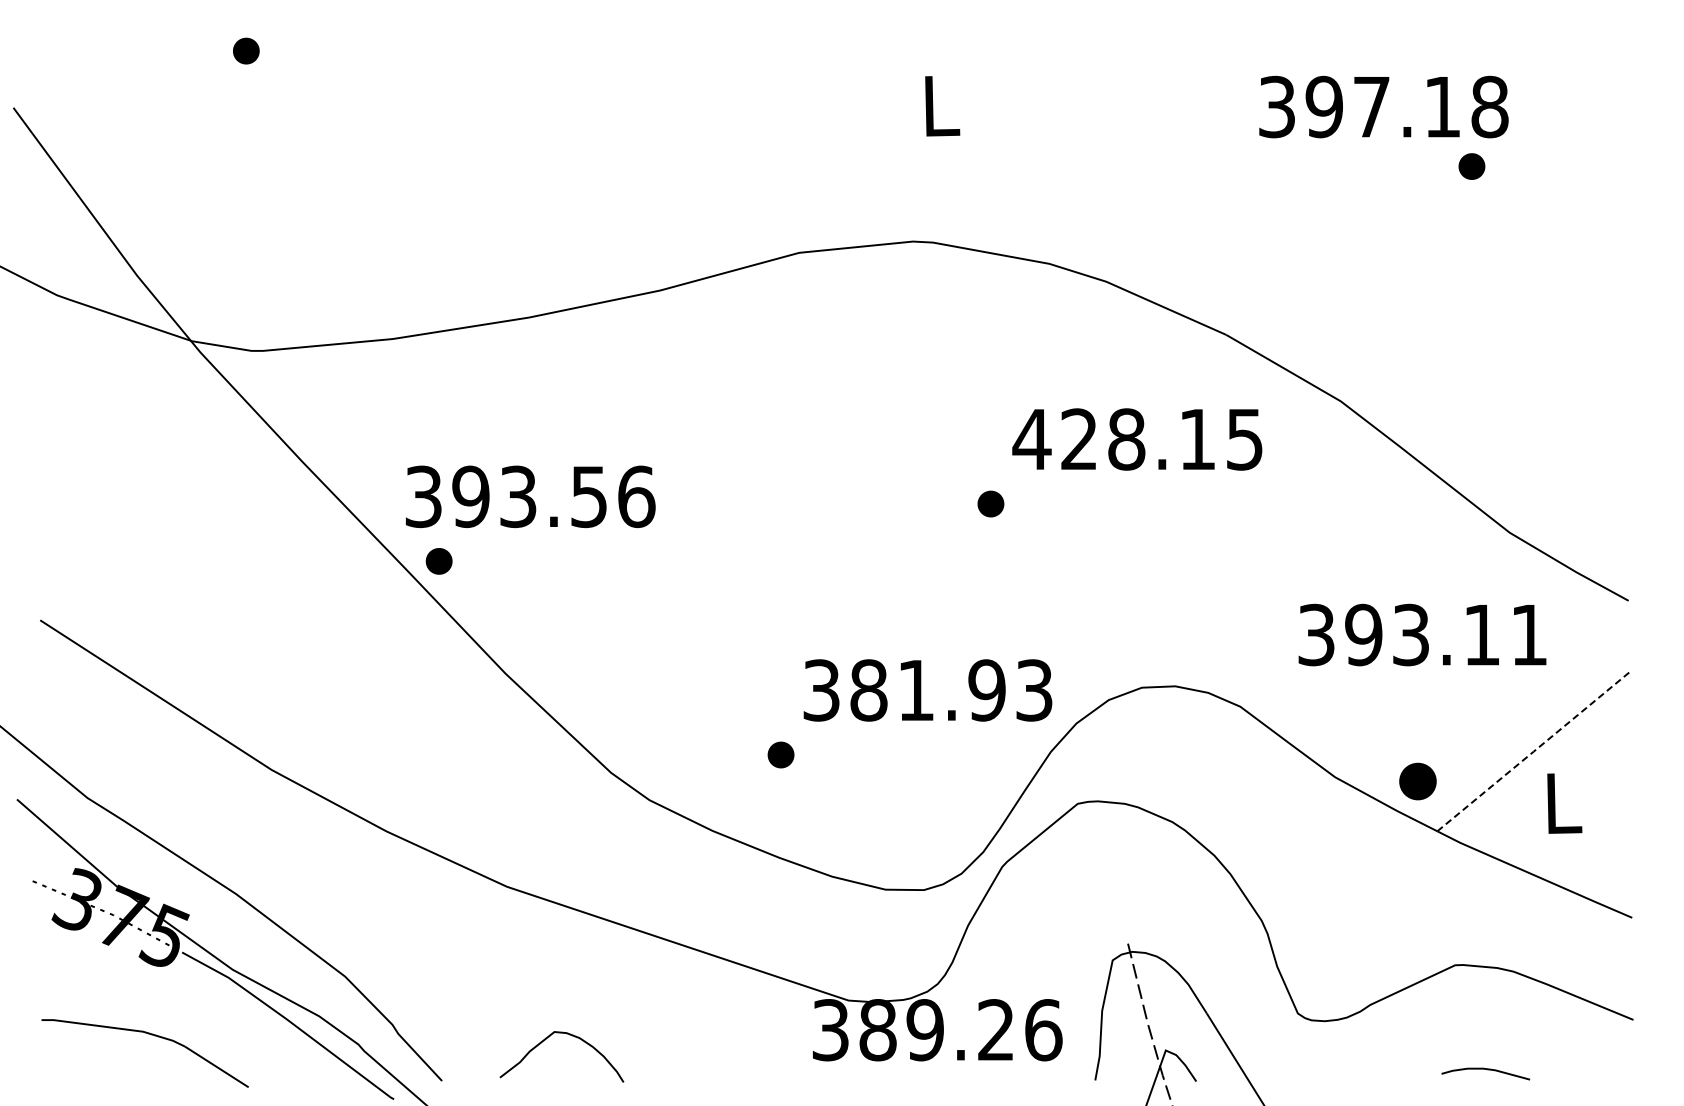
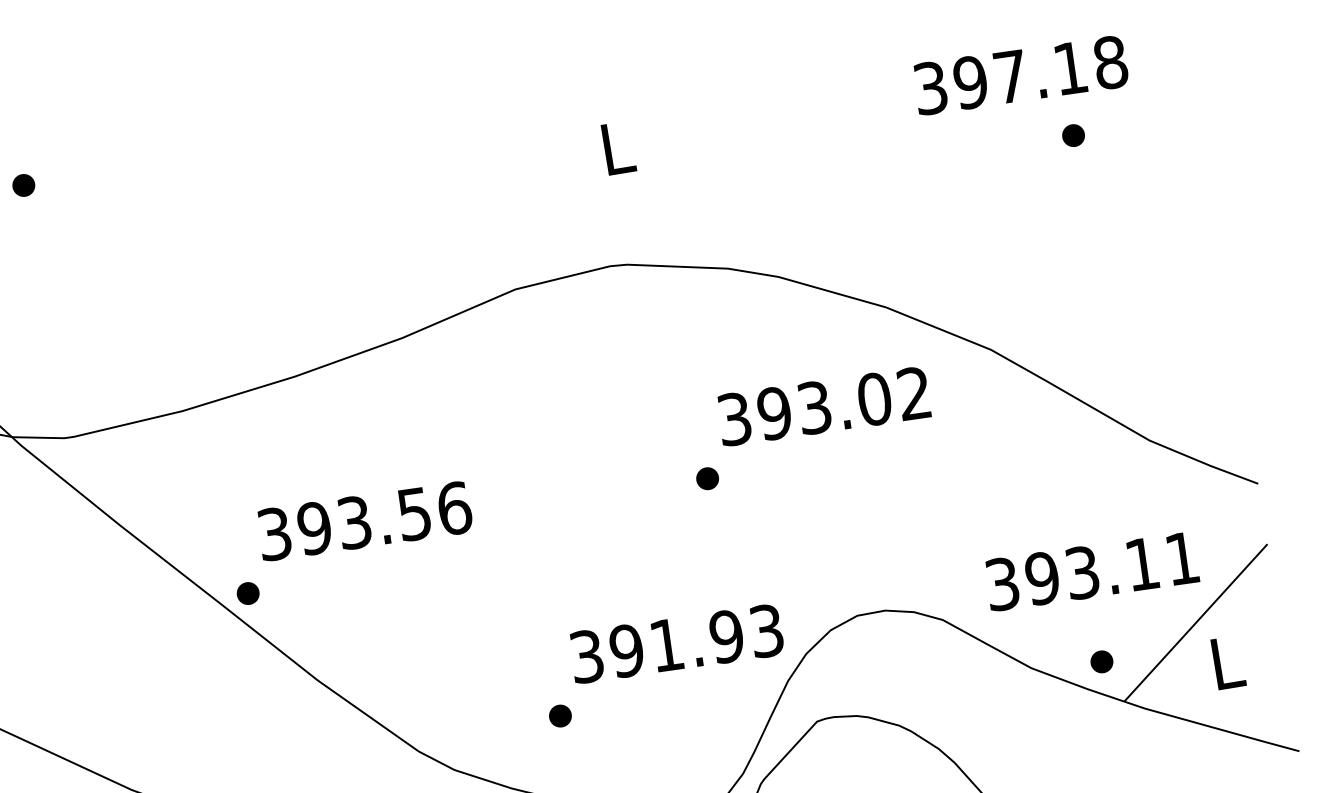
text: (1383, 106) -> (1020, 74), moved
text: (1137, 439) -> (823, 406), 428.15 -> 393.02
text: (530, 496) -> (364, 520), moved
text: (1422, 634) -> (1092, 570), moved
text: (868, 690) -> (626, 651), 381.93 -> 391.93
line: (1533, 751) -> (1195, 622), dashed -> solid
part: (1417, 781) -> (1101, 661), size x0.71

